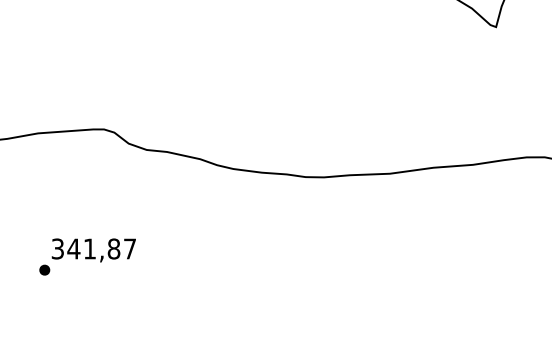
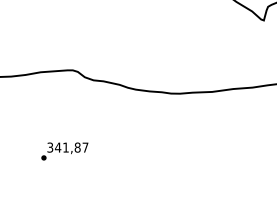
text: (86, 256) -> (64, 151), moved

